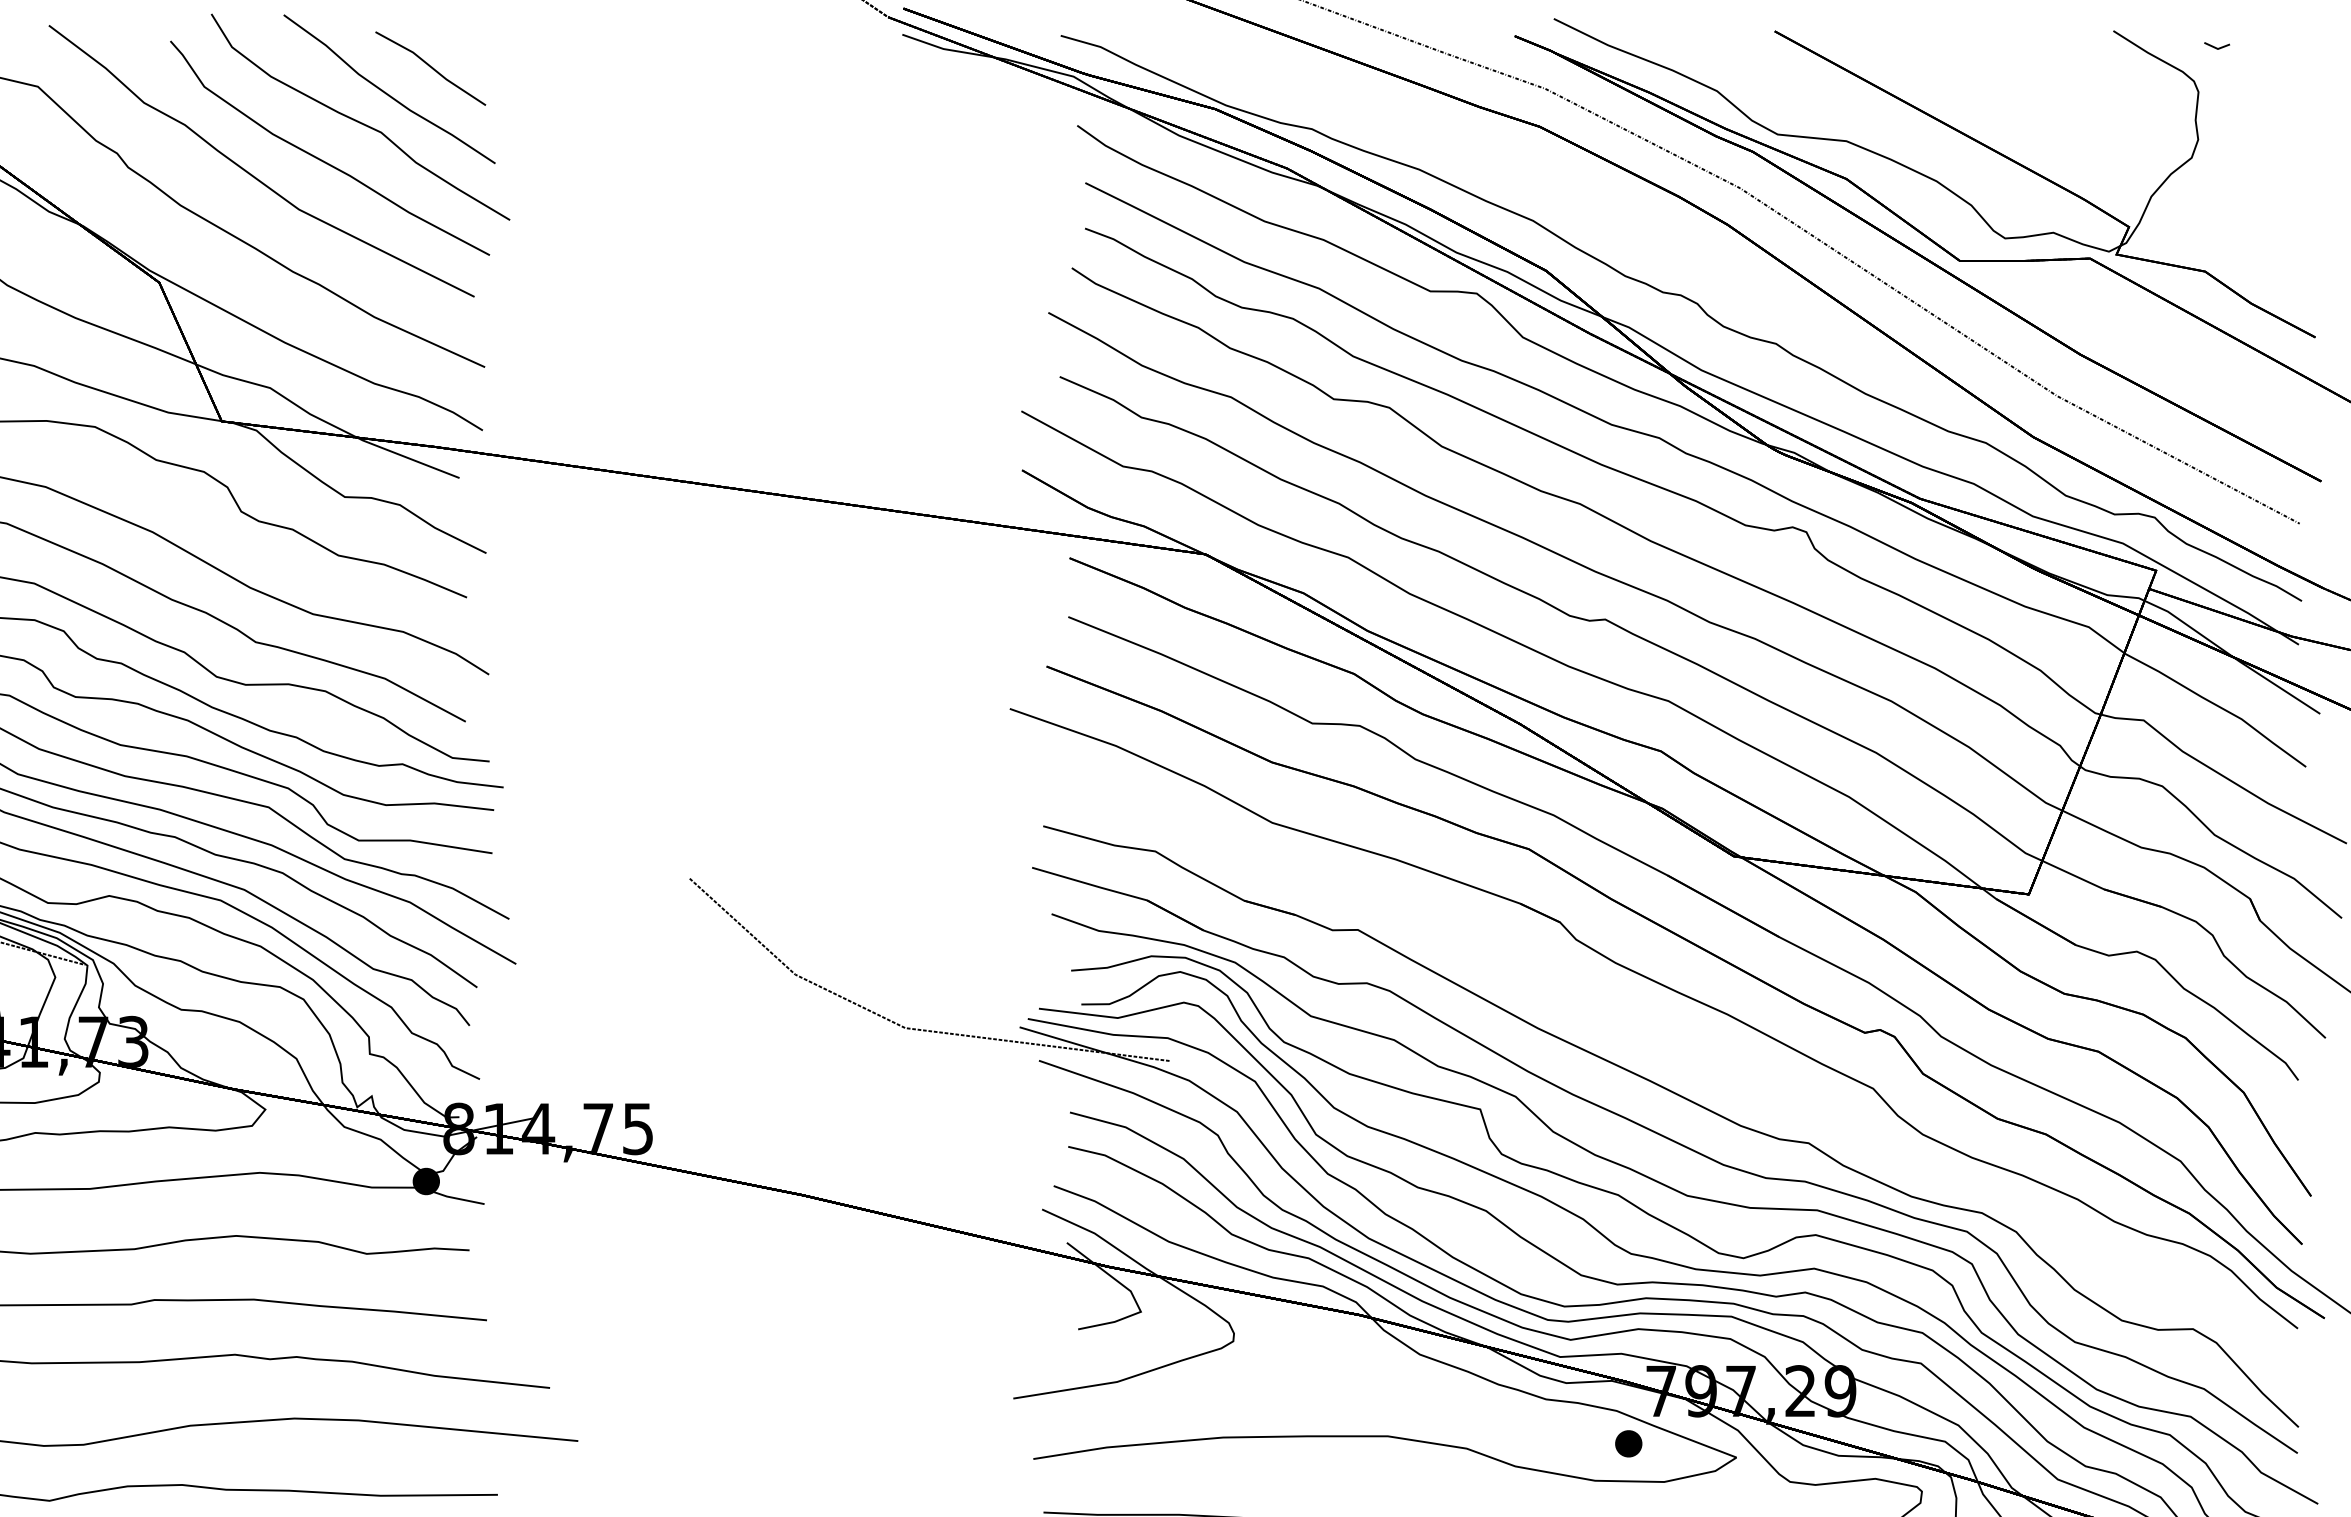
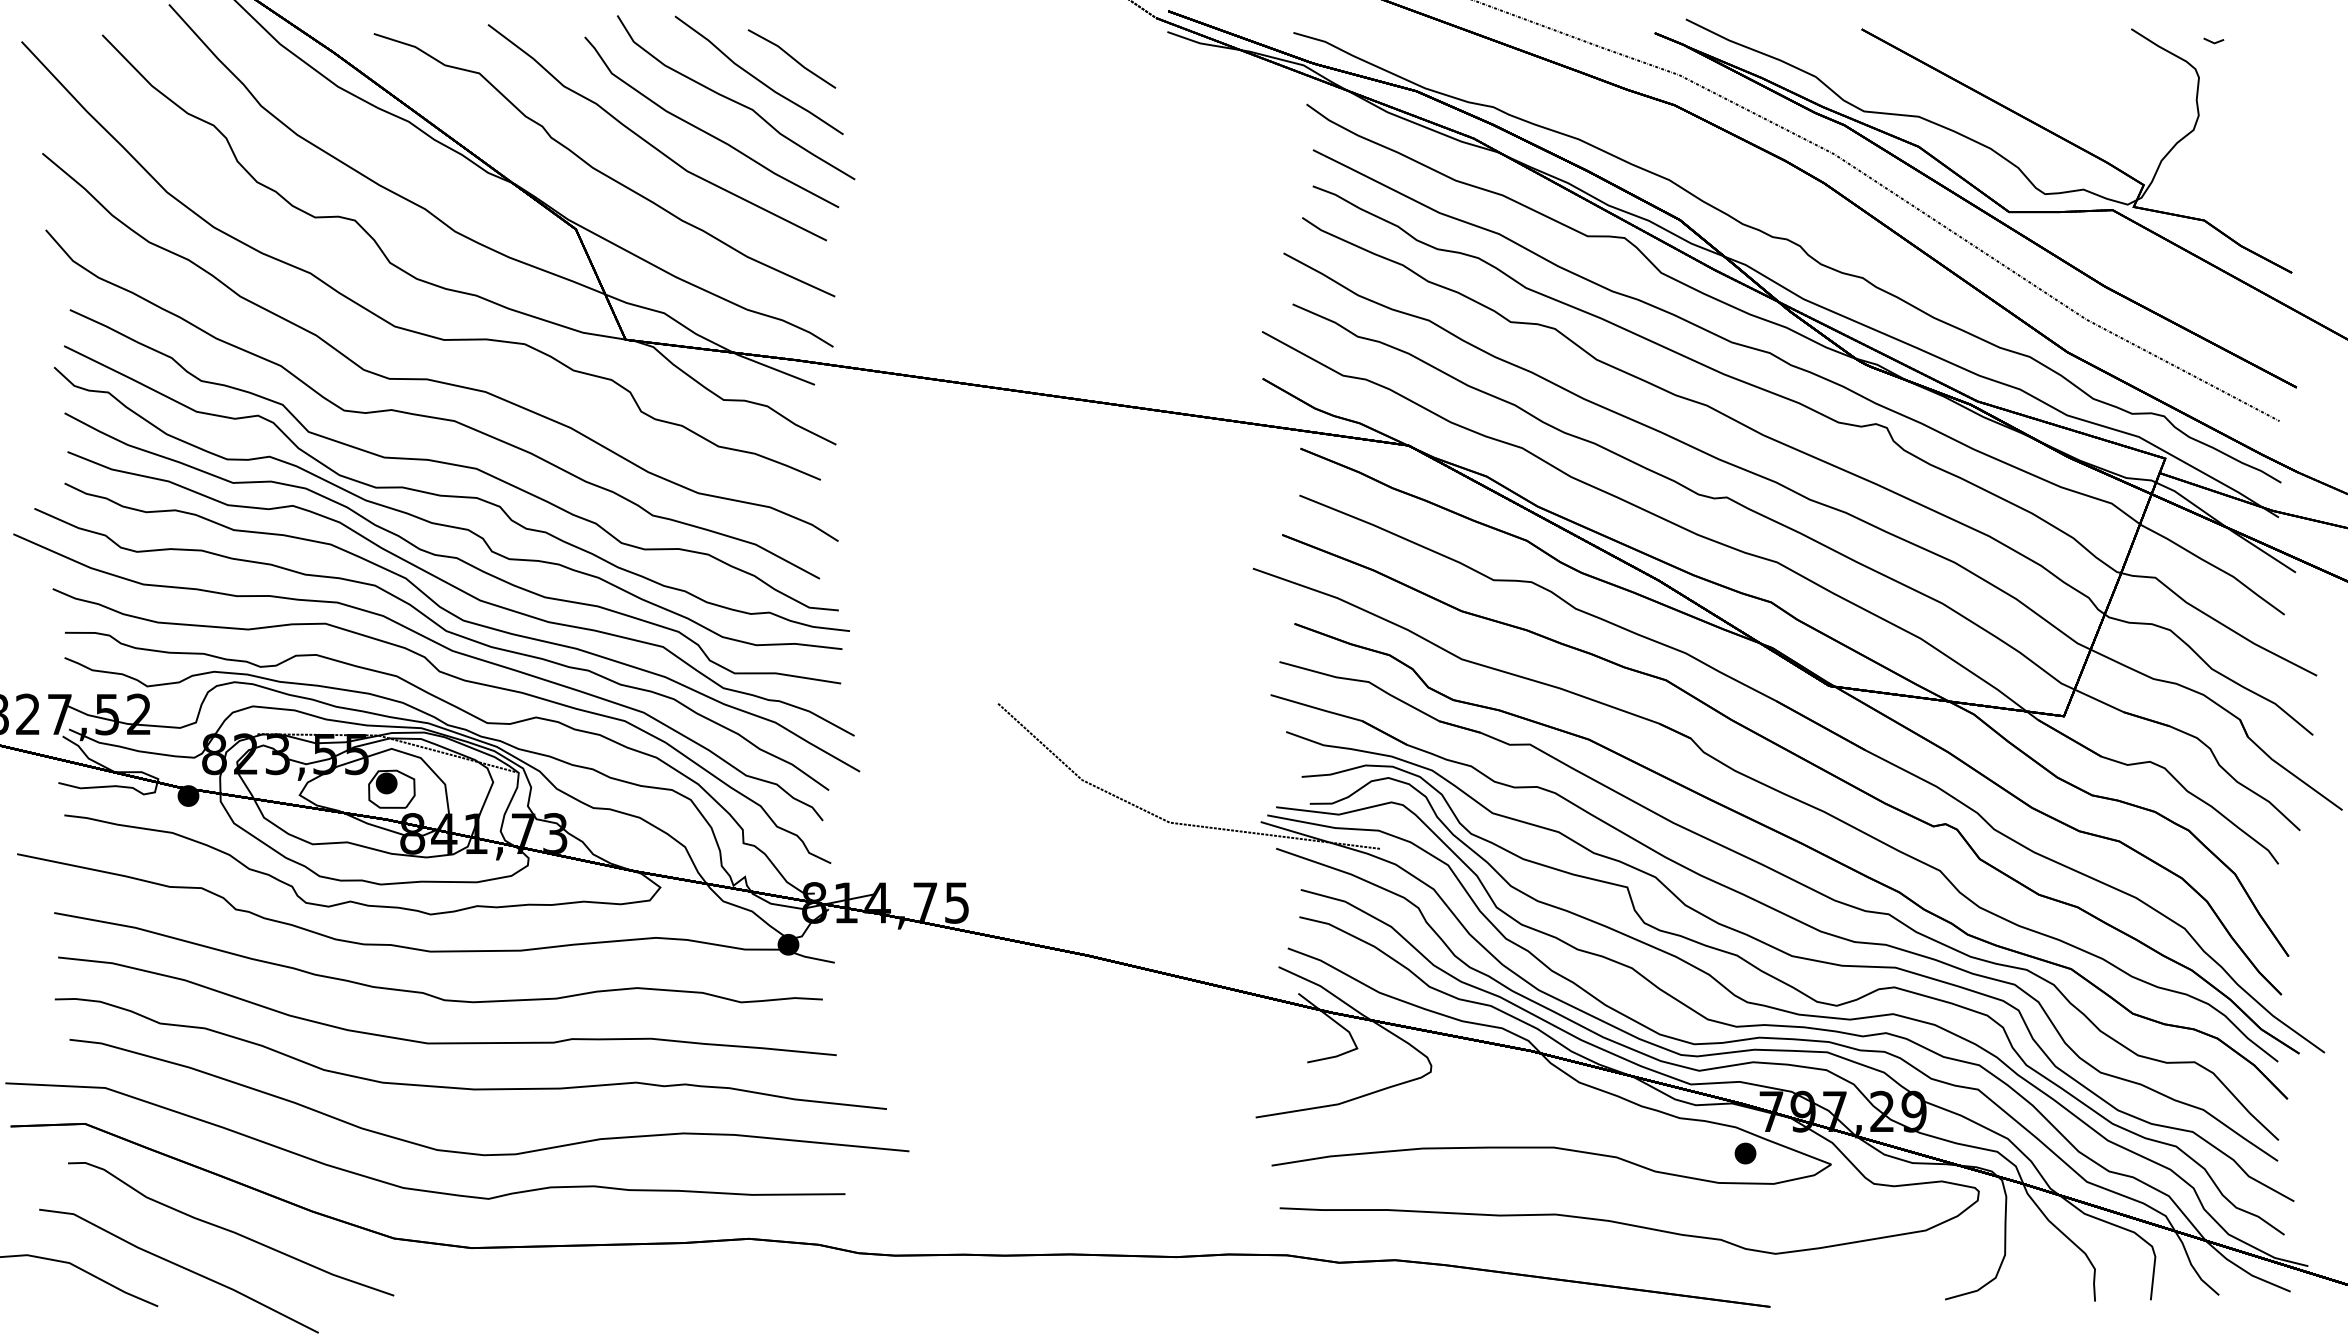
part: (1697, 1055) -> (1800, 844), added

